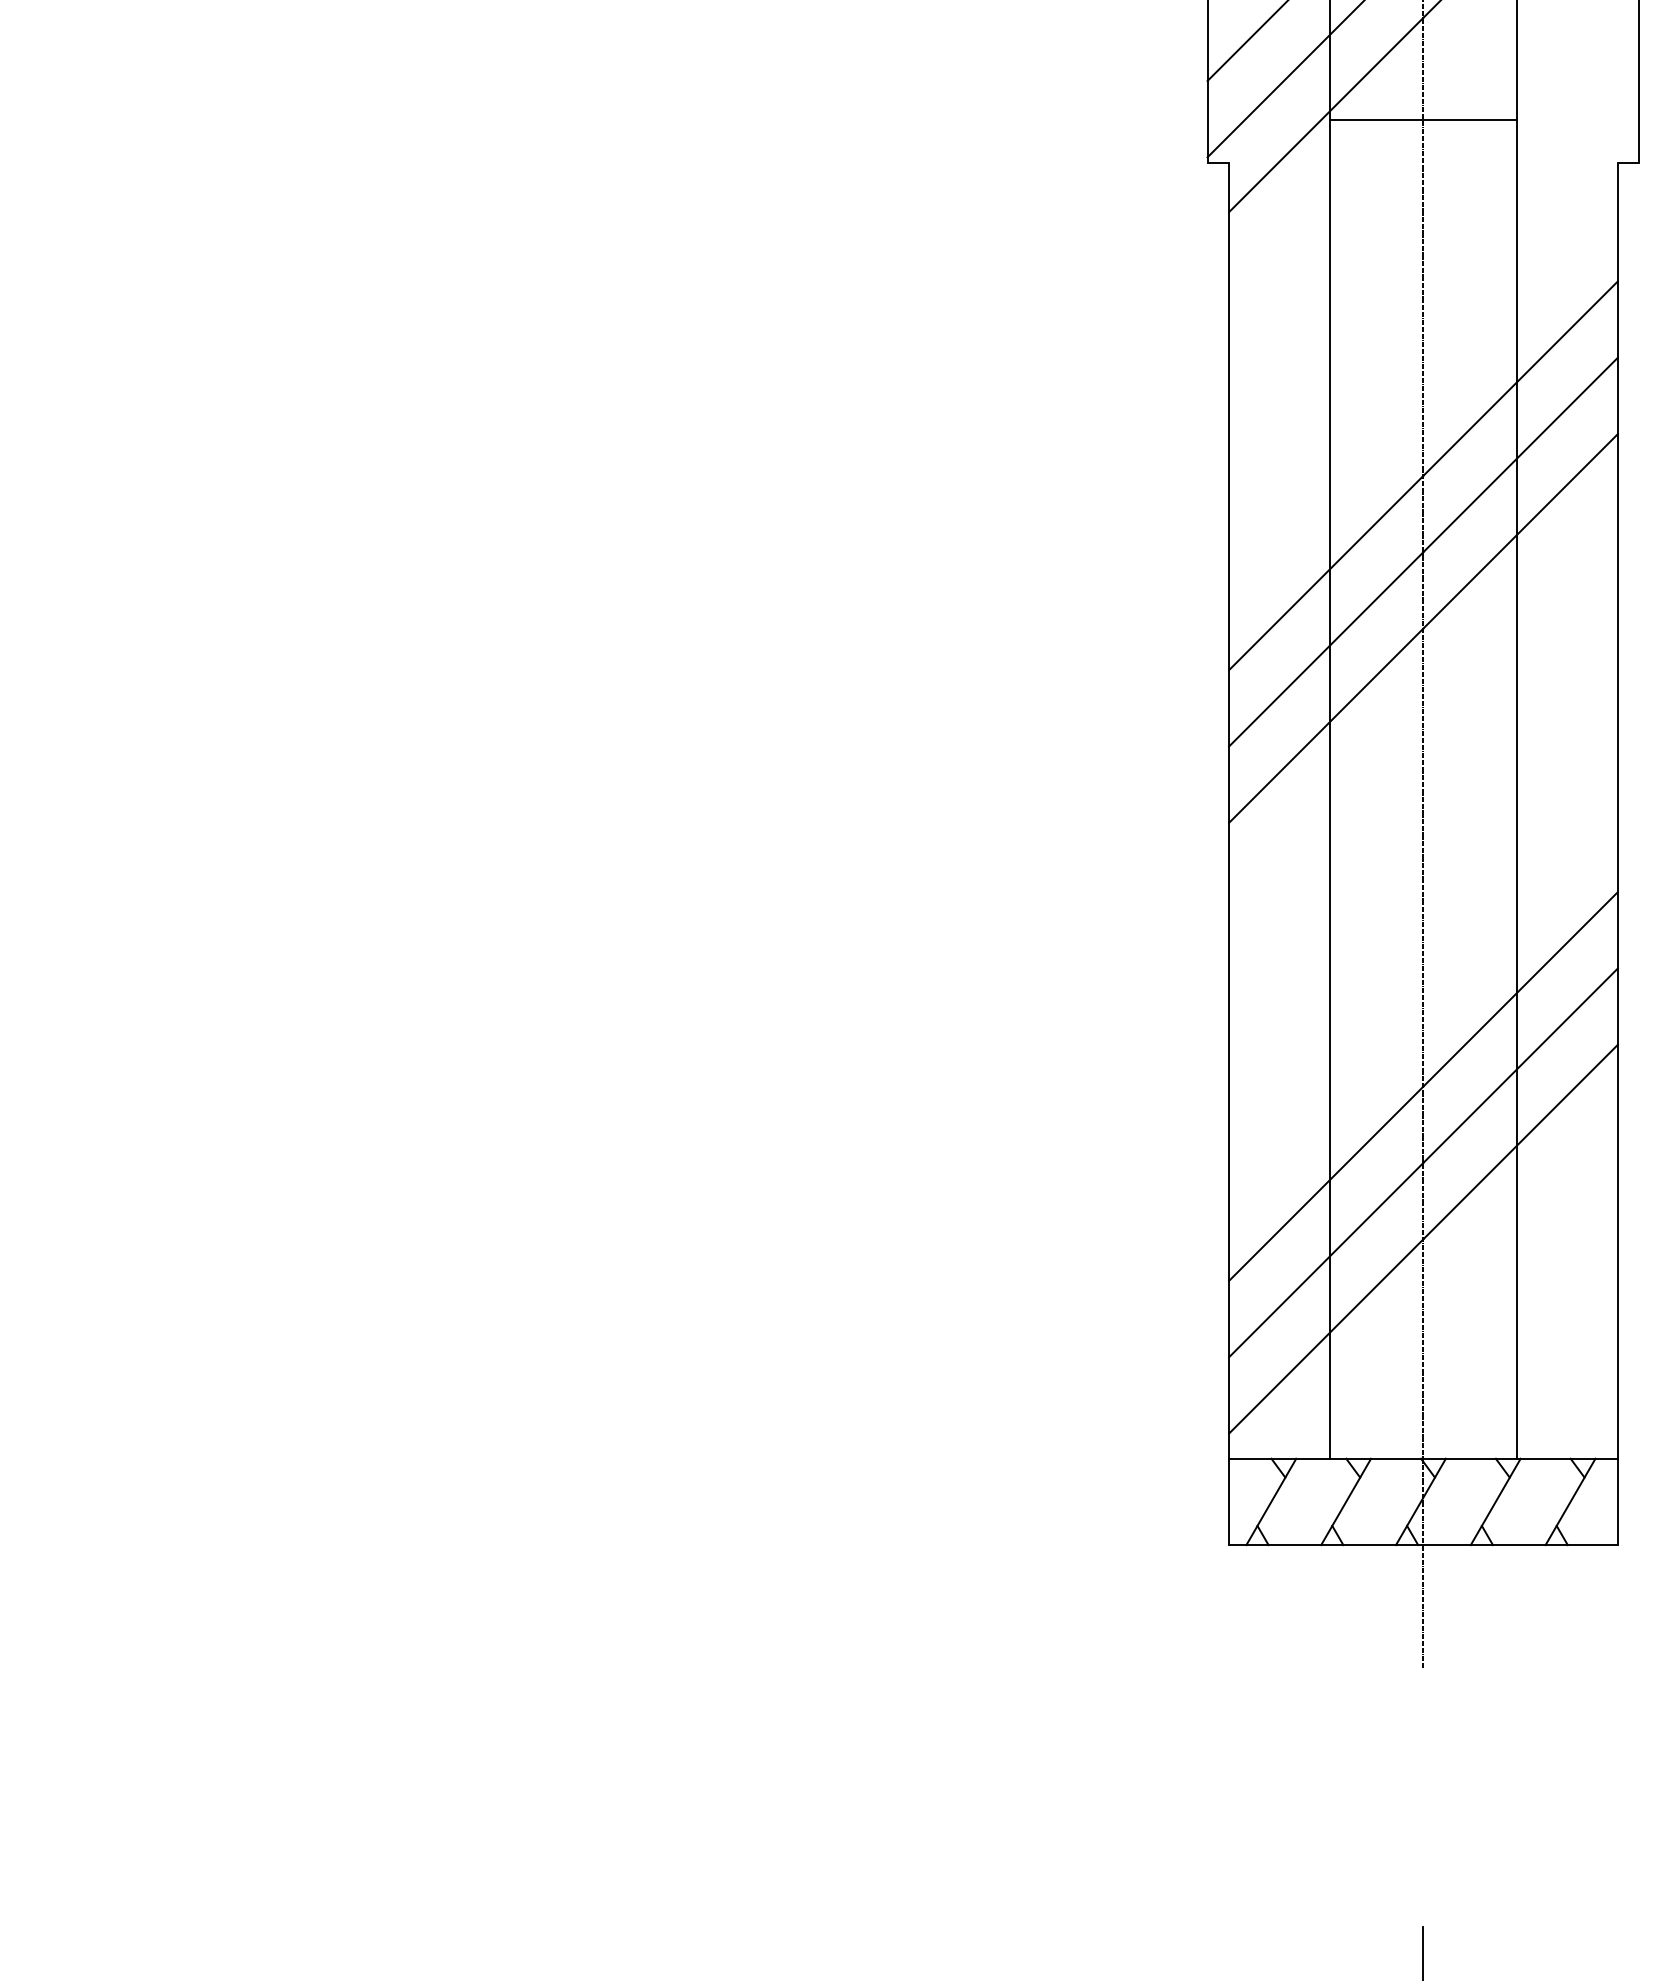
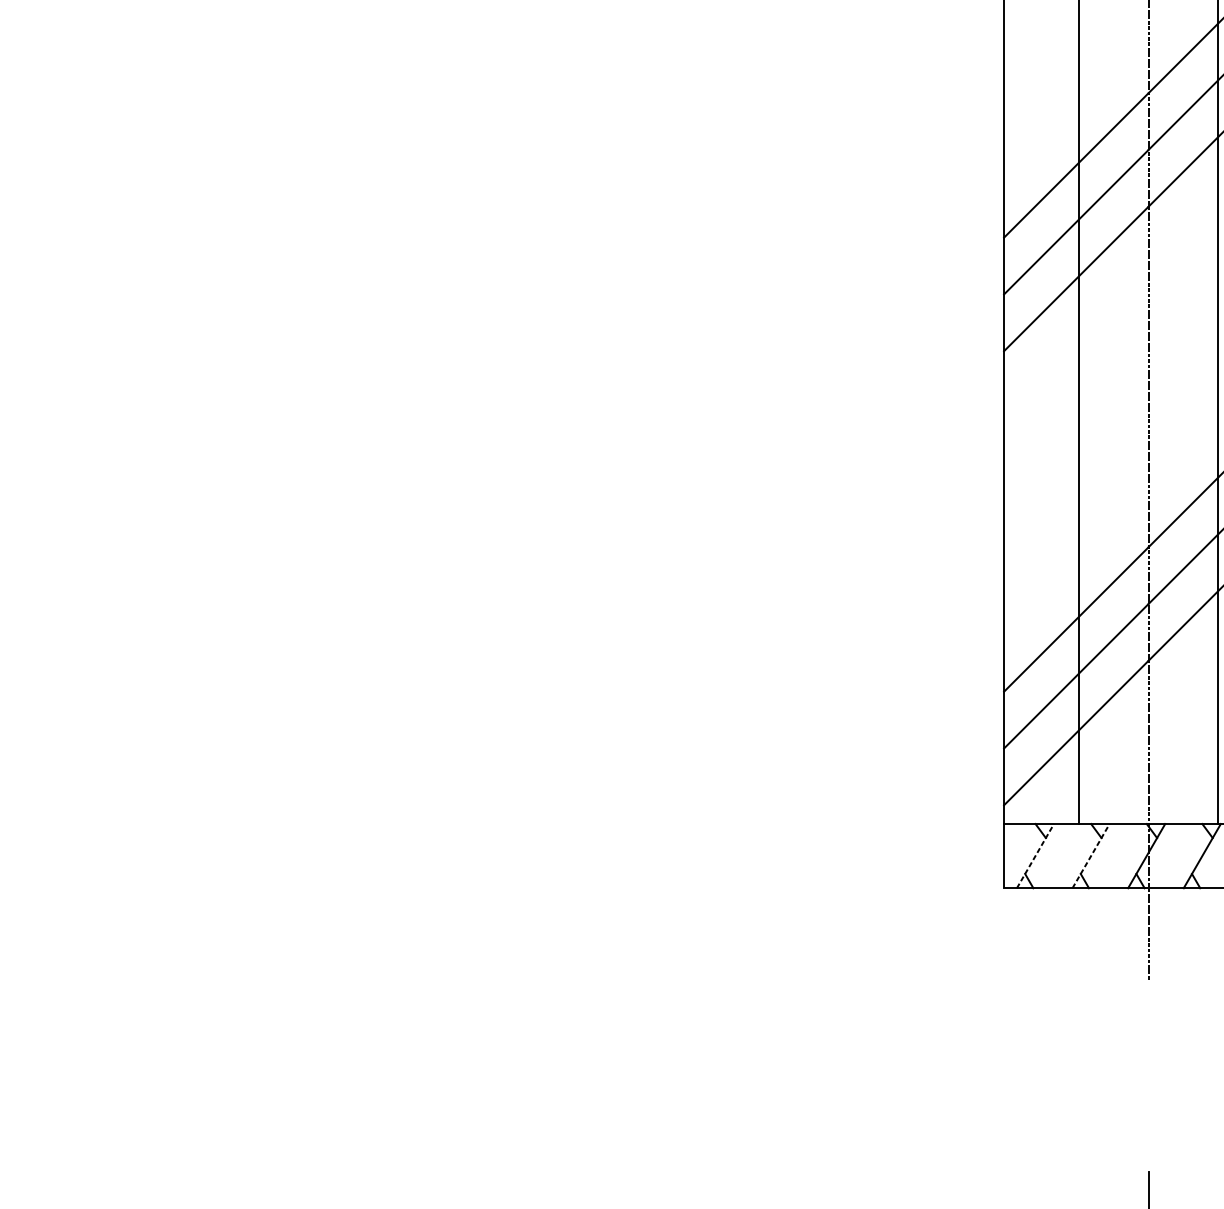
line: (1271, 1501) -> (1035, 855), solid -> dashed
line: (1346, 1501) -> (1091, 855), solid -> dashed

